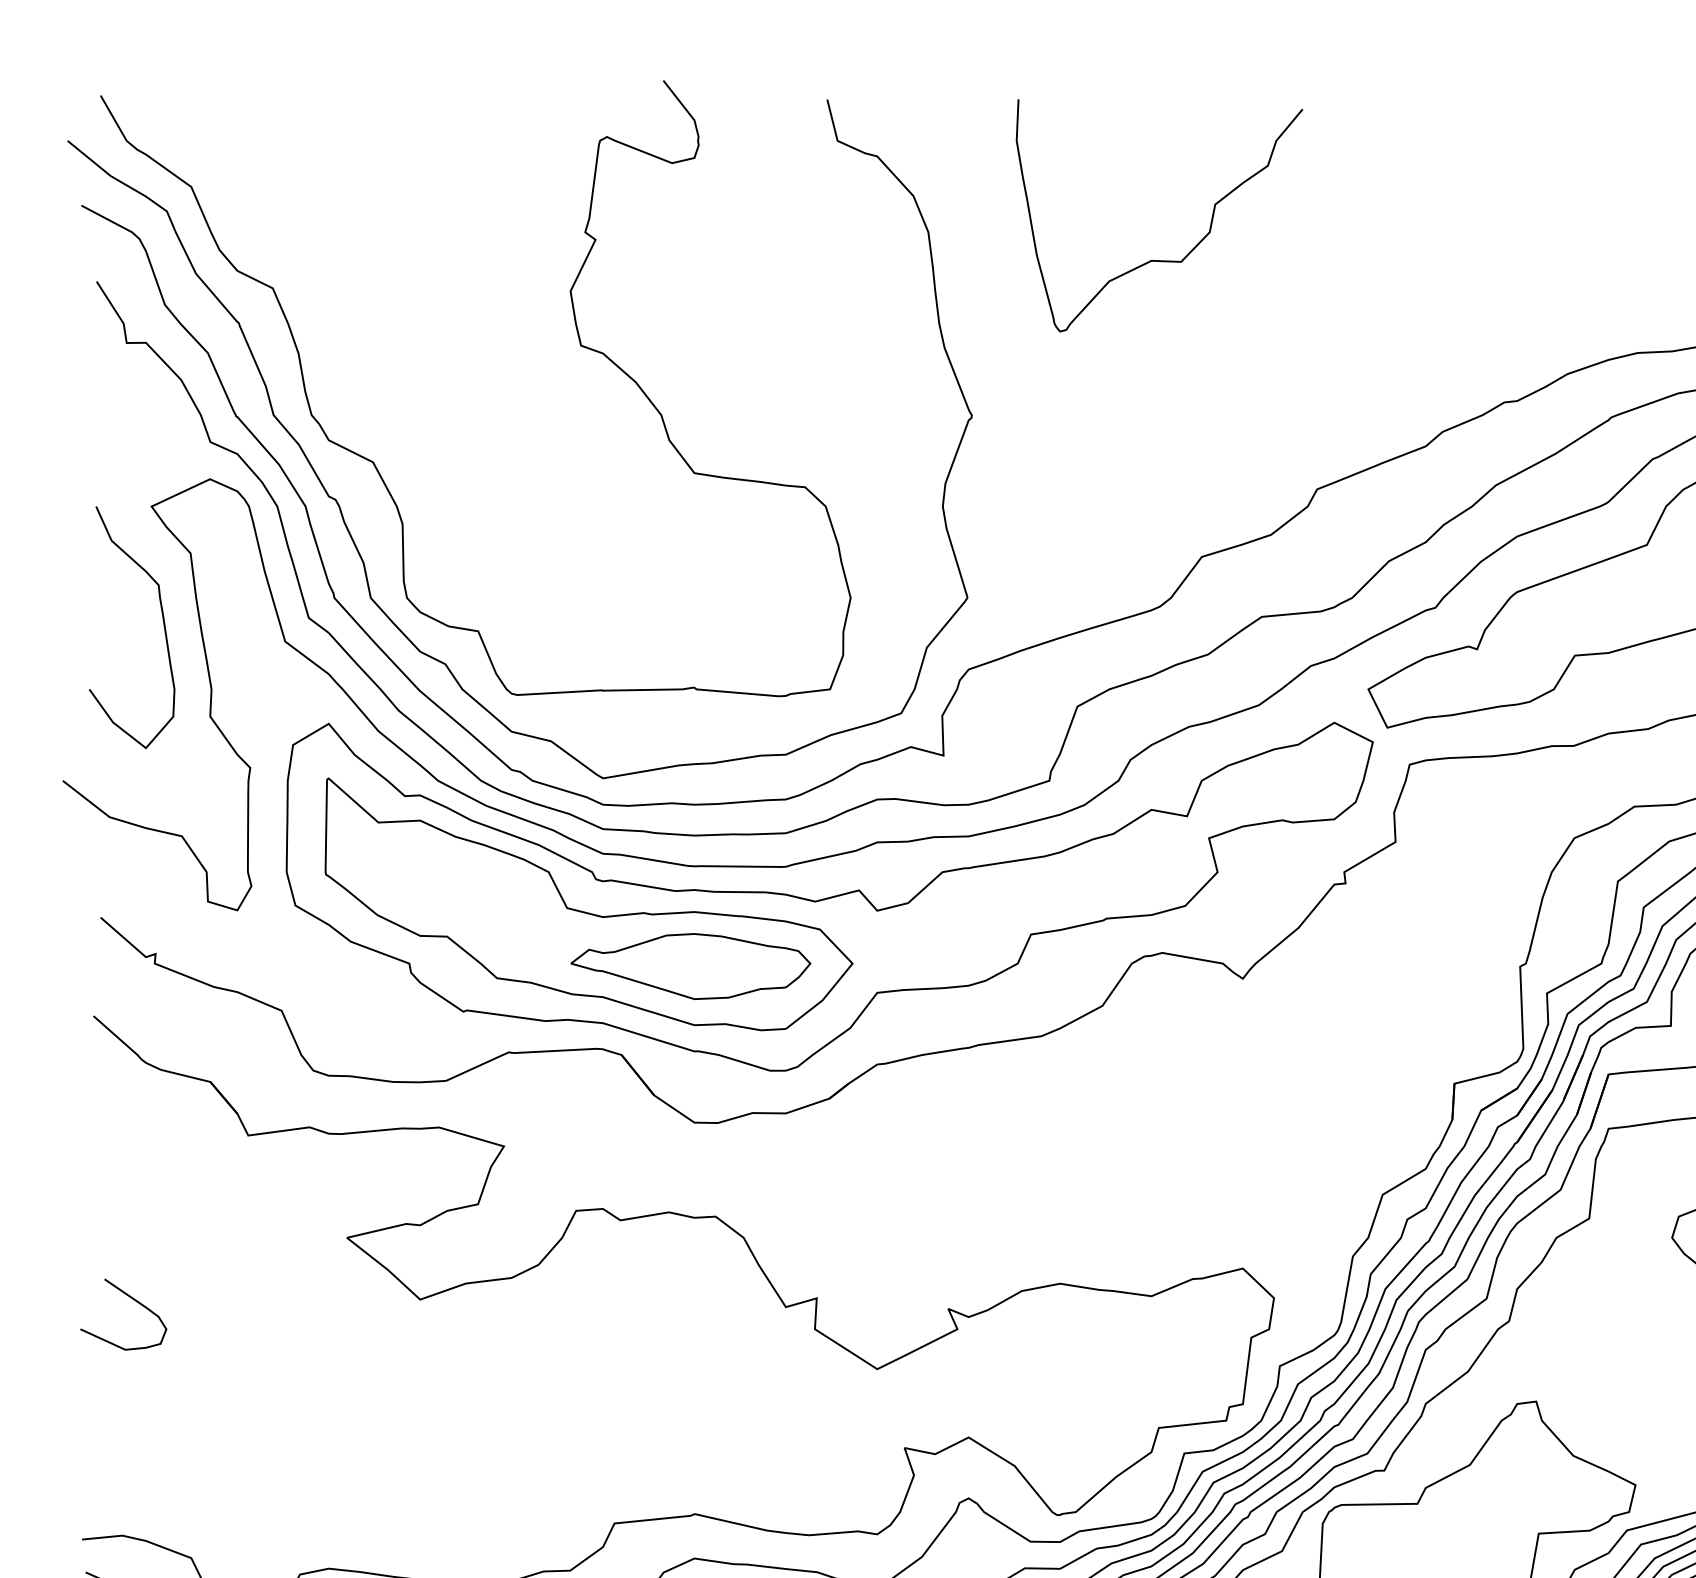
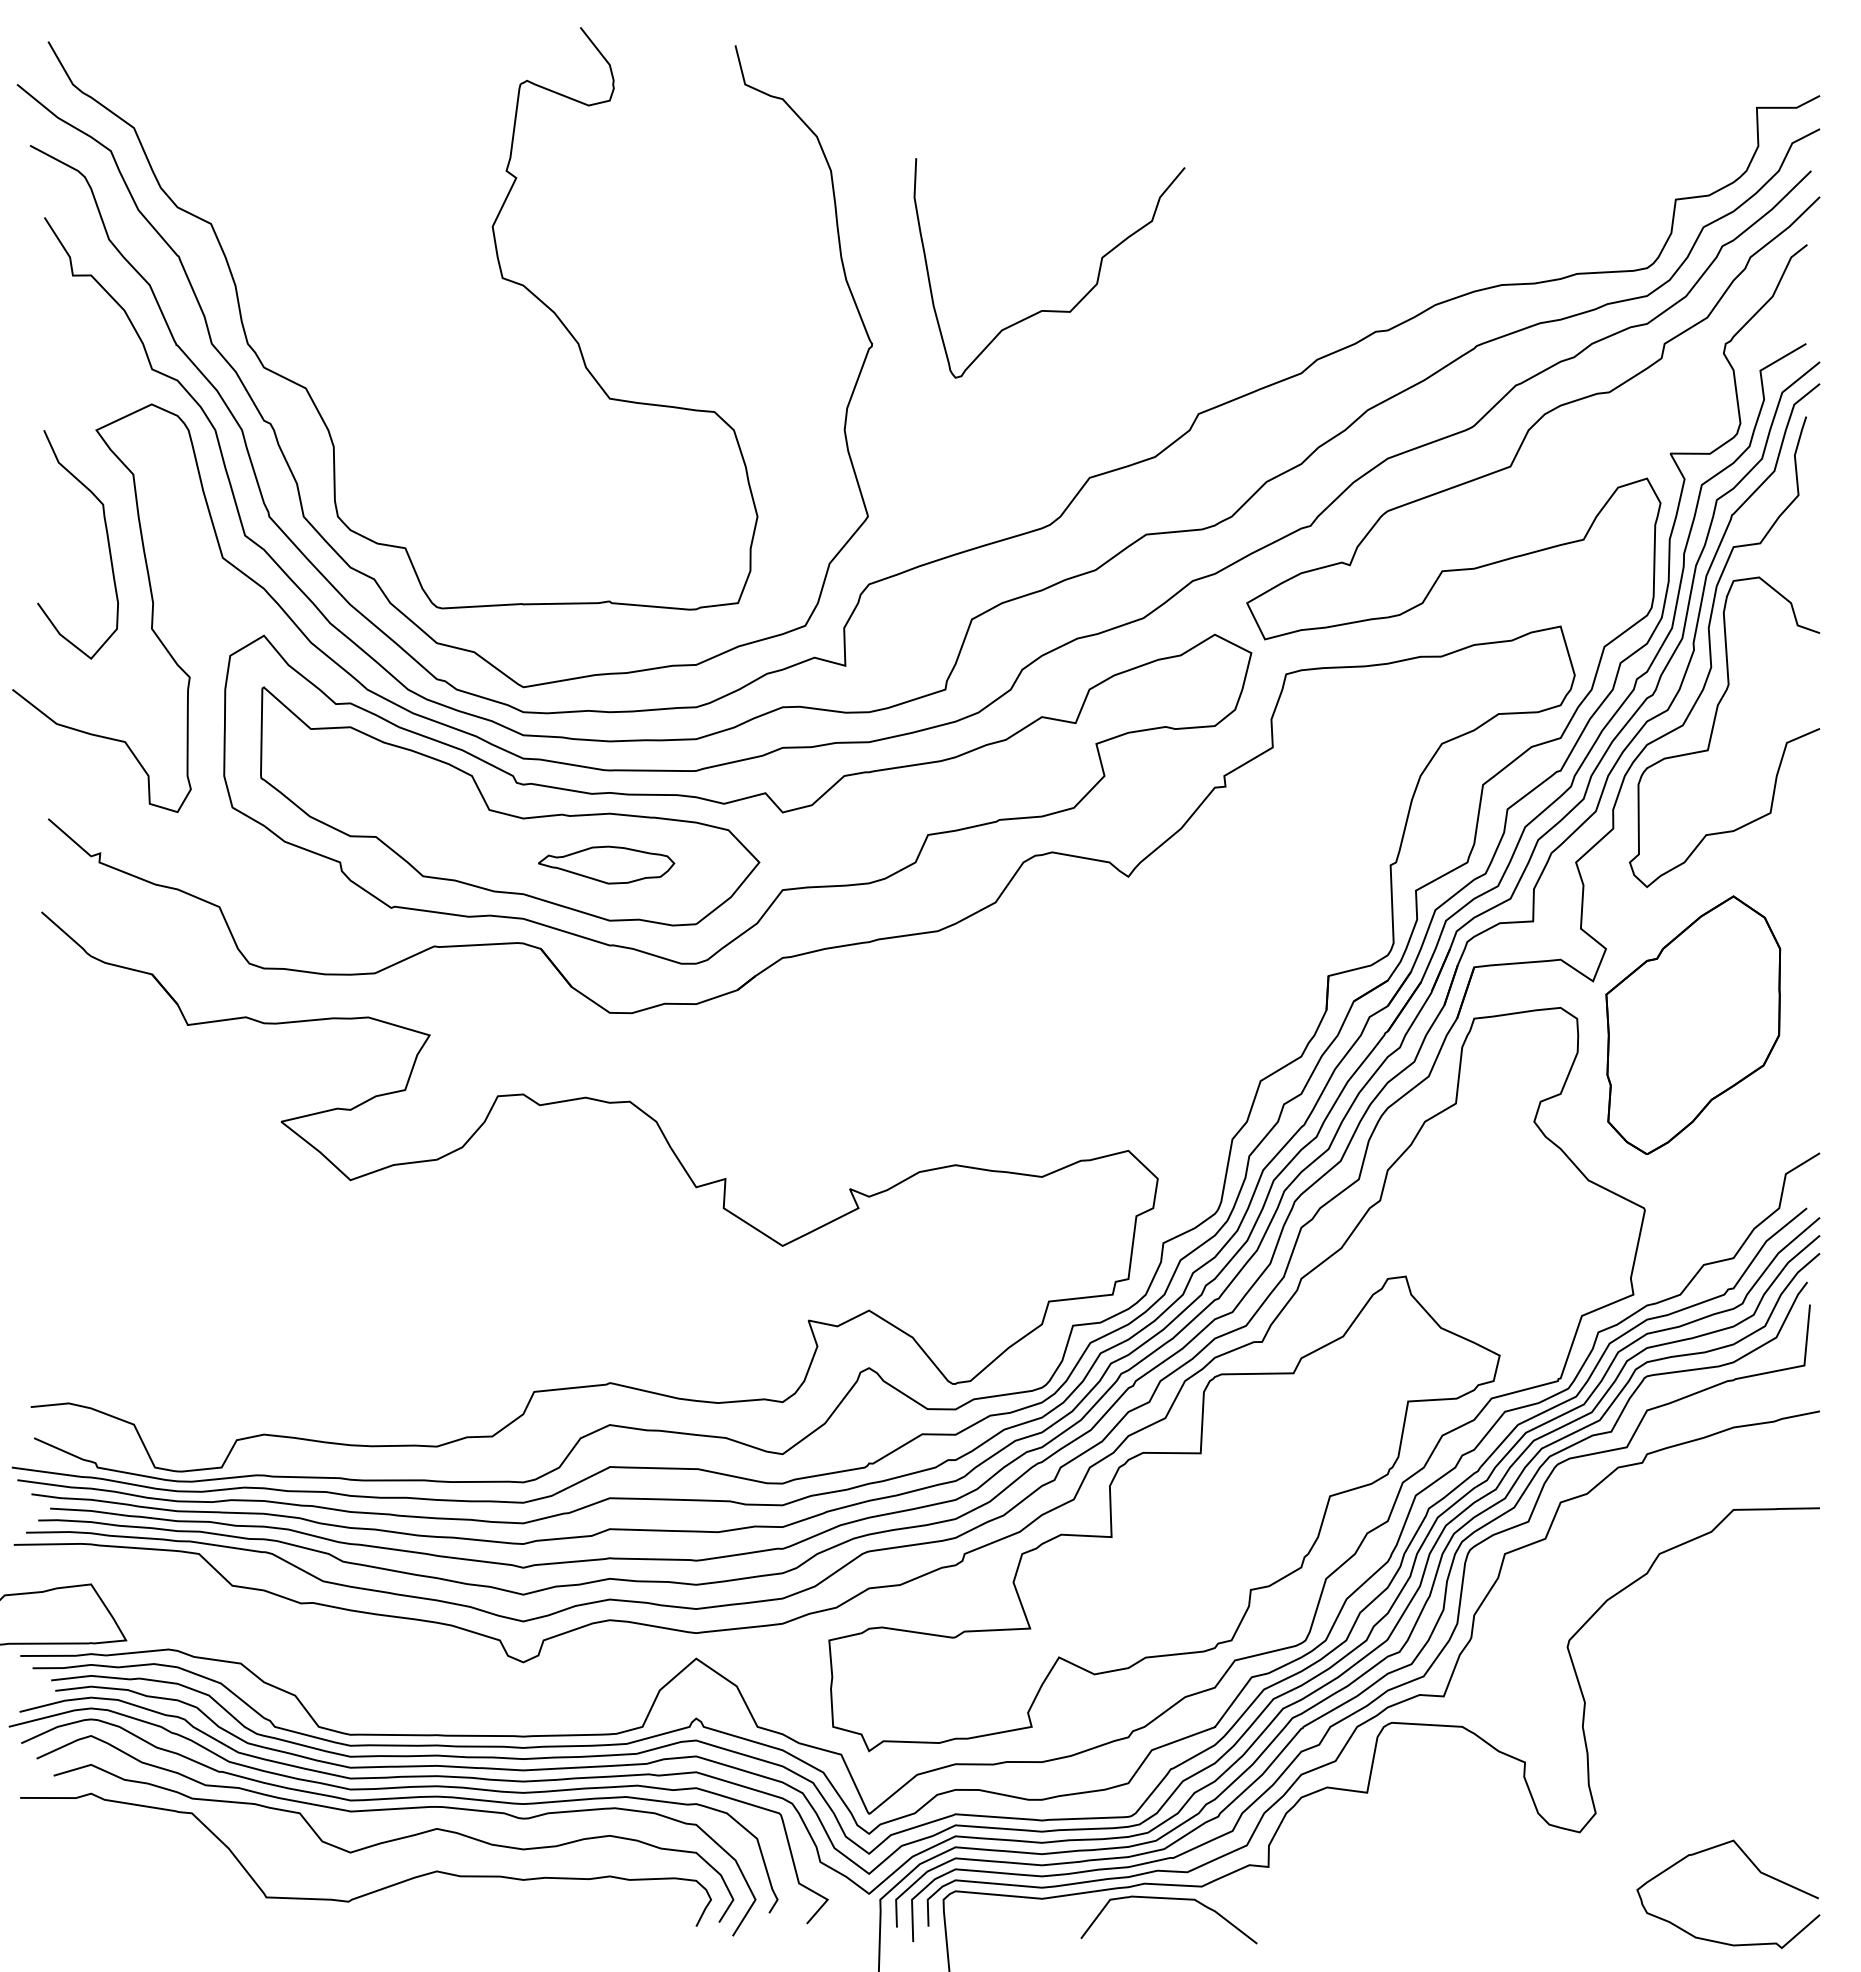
curve: (1159, 260) -> (1049, 310), moved
part: (690, 965) -> (606, 864), size x0.6
curve: (132, 1299) -> (78, 1180), removed

